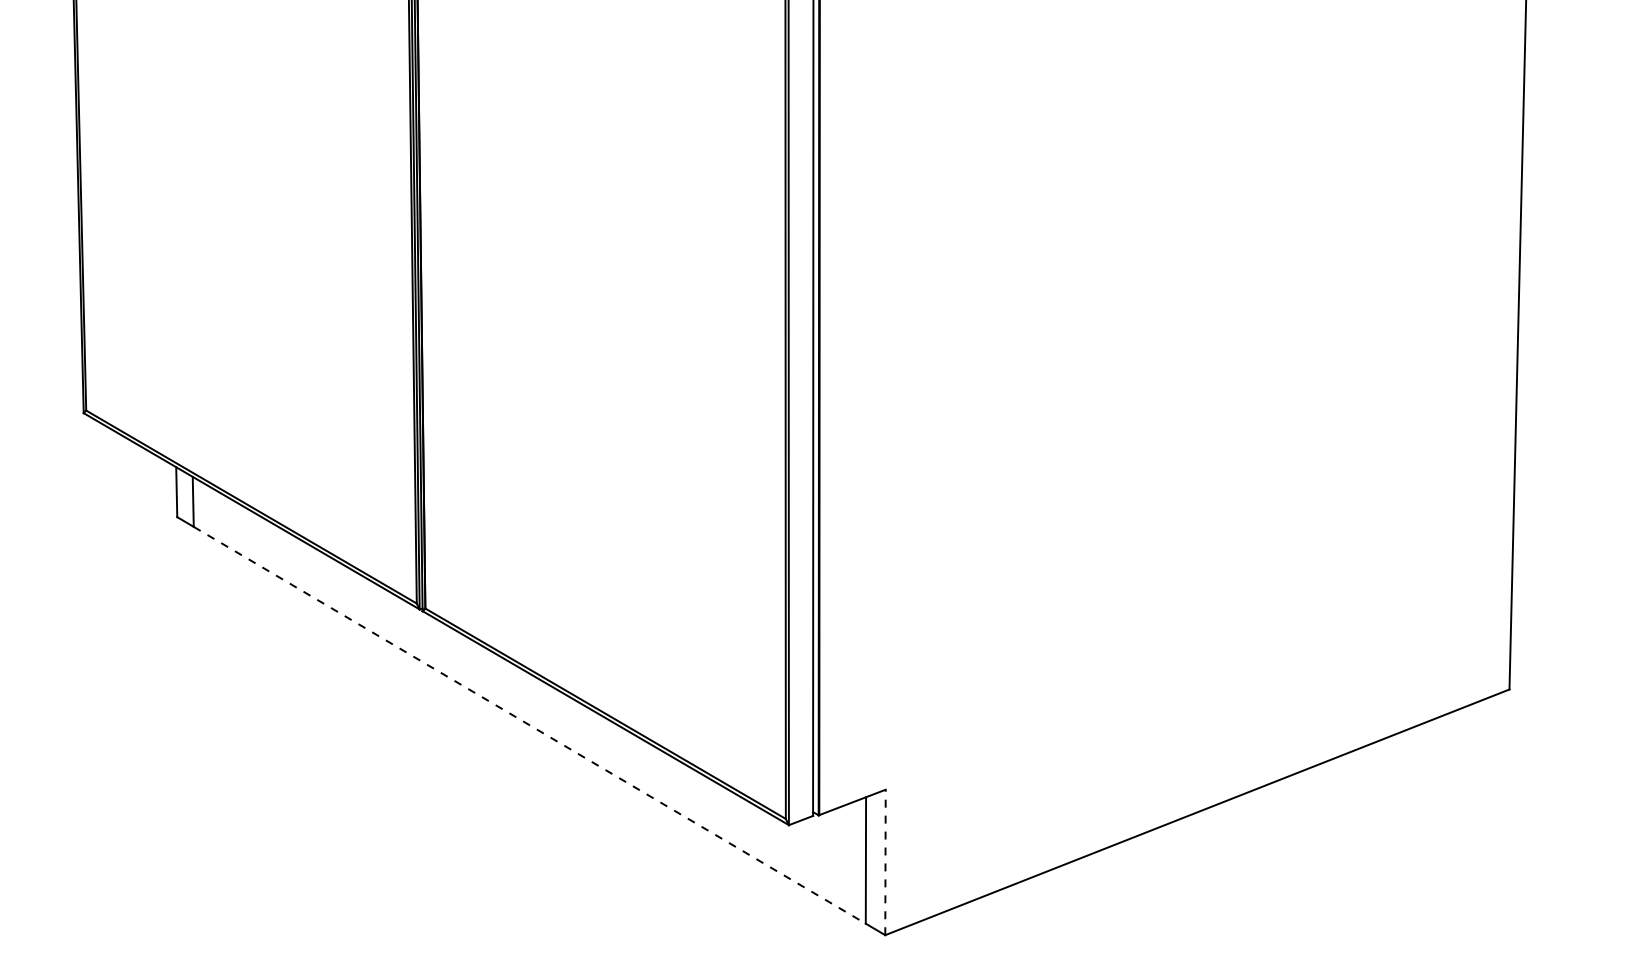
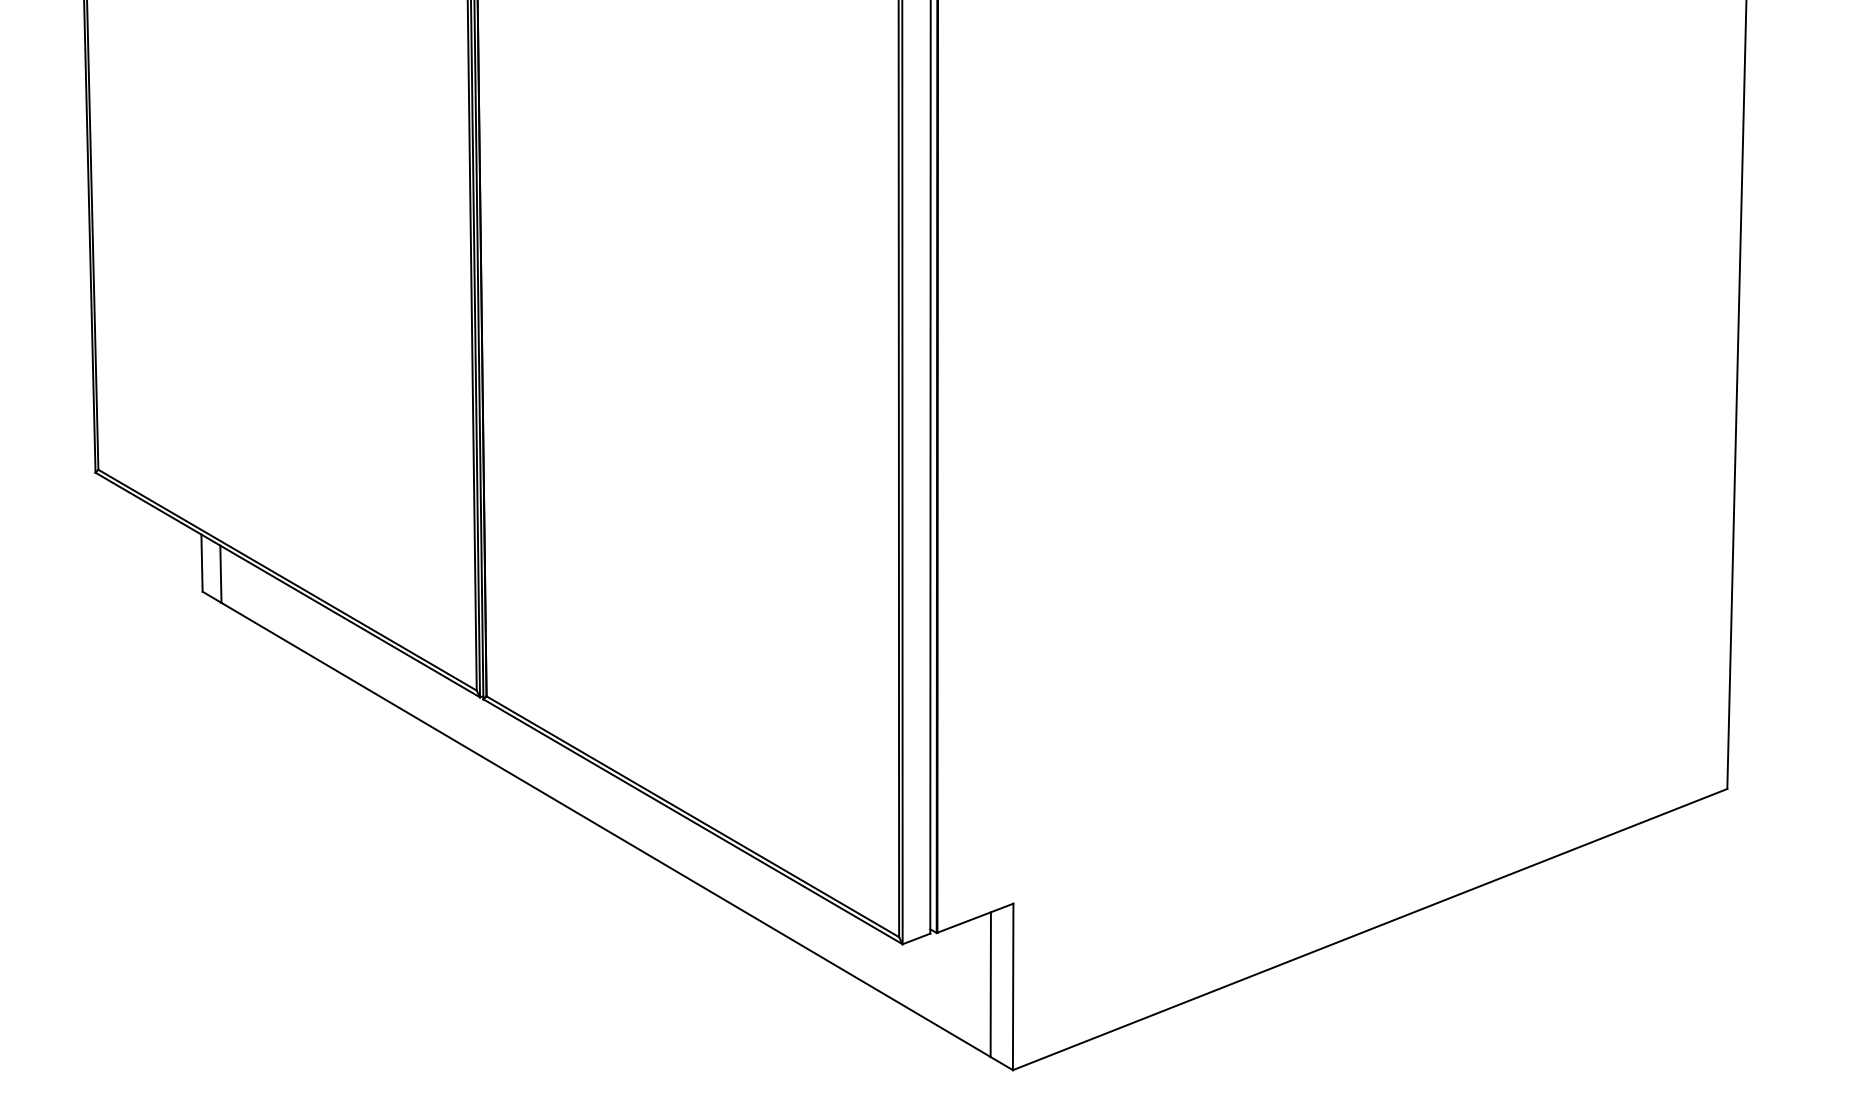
line: (530, 725) -> (606, 830), dashed -> solid
line: (885, 862) -> (1013, 986), dashed -> solid

